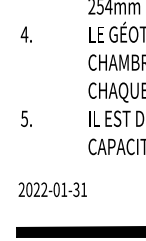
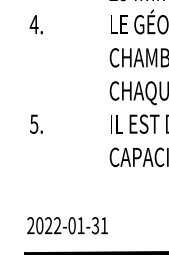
text: (52, 189) -> (67, 225), moved

